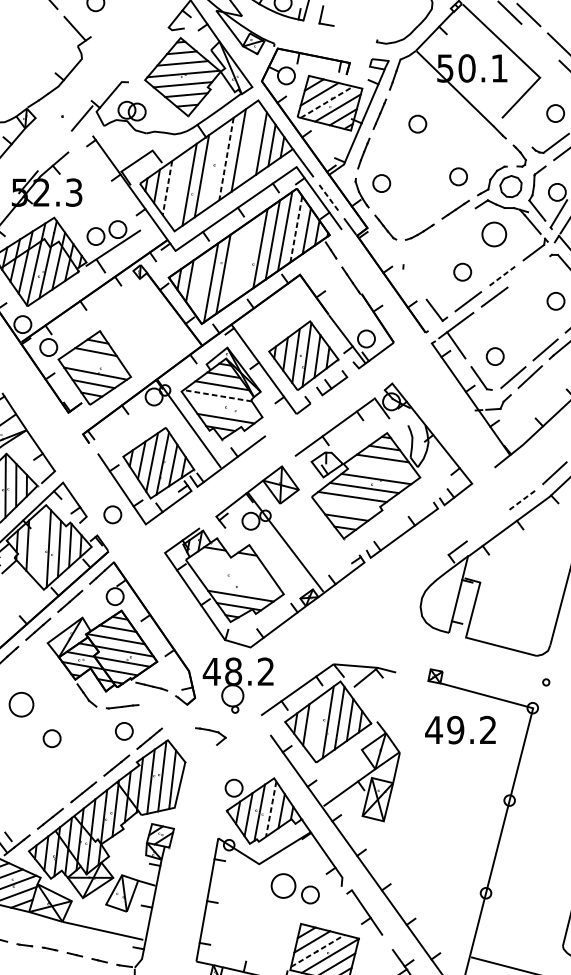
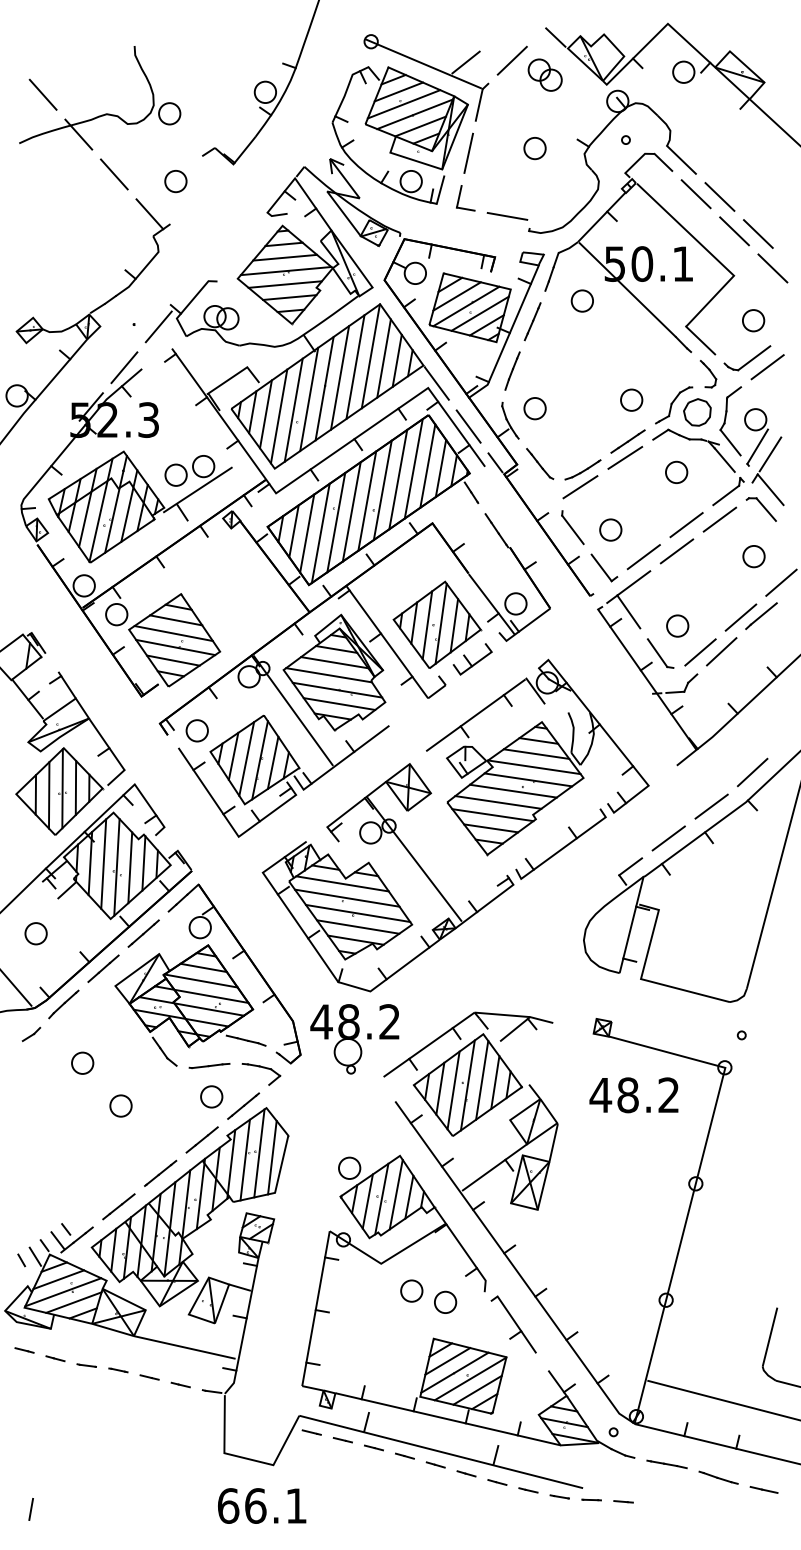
line: (359, 29) -> (507, 215), added
line: (540, 42) -> (734, 231), added
line: (327, 102) -> (466, 306), dashed -> solid
part: (417, 123) -> (581, 300), moved
line: (513, 129) -> (700, 340), added
line: (250, 142) -> (370, 356), added
line: (54, 150) -> (124, 367), added
line: (226, 158) -> (340, 377), dashed -> solid
line: (214, 167) -> (324, 388), added
line: (167, 188) -> (265, 414), dashed -> solid
line: (177, 189) -> (278, 416), added
line: (328, 197) -> (468, 426), dashed -> solid
line: (453, 222) -> (625, 457), added
line: (296, 228) -> (427, 465), dashed -> solid
part: (494, 233) -> (676, 471), size x0.71
line: (417, 246) -> (580, 487), added
line: (248, 256) -> (367, 500), added
line: (235, 265) -> (351, 511), added
part: (462, 271) -> (610, 529), moved
line: (528, 271) -> (719, 519), added
line: (502, 276) -> (686, 525), dashed -> solid
line: (411, 279) -> (572, 529), added
line: (200, 282) -> (307, 533), added
line: (93, 362) -> (173, 633), added
line: (217, 395) -> (328, 675), dashed -> solid
line: (224, 407) -> (337, 689), added
line: (381, 469) -> (534, 767), added
line: (522, 500) -> (712, 806), dashed -> solid
line: (347, 507) -> (492, 815), added
part: (112, 514) -> (196, 730), moved
line: (487, 525) -> (668, 838), added
line: (38, 545) -> (103, 863), added
line: (228, 561) -> (342, 883), added
line: (231, 572) -> (346, 897), added
line: (240, 585) -> (357, 913), added
part: (21, 704) -> (82, 1062), size x0.71
line: (316, 726) -> (453, 1090), added
text: (455, 730) -> (627, 1095), 49.2 -> 48.2
part: (212, 731) -> (263, 1068), moved
line: (271, 809) -> (396, 1195), dashed -> solid
part: (283, 885) -> (411, 1290), size x0.71
line: (318, 950) -> (455, 1372), dashed -> solid

